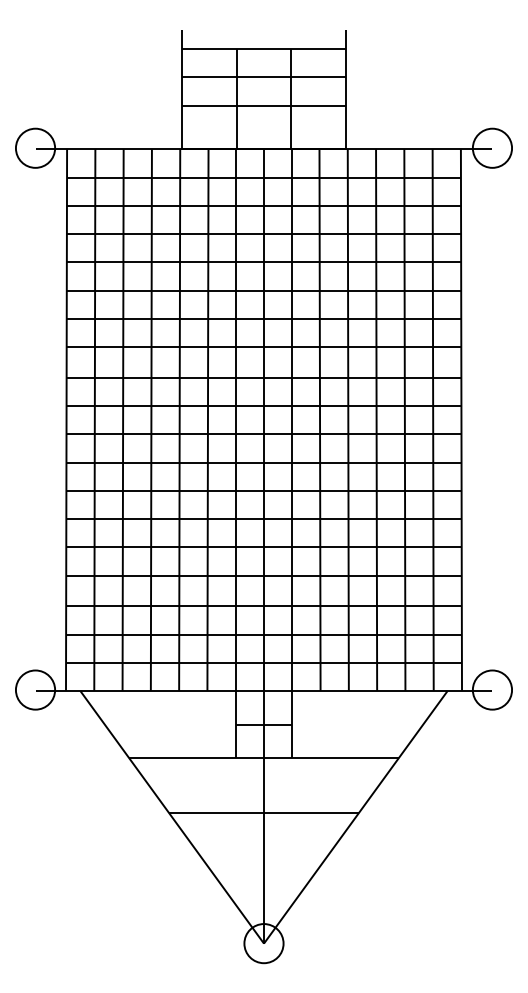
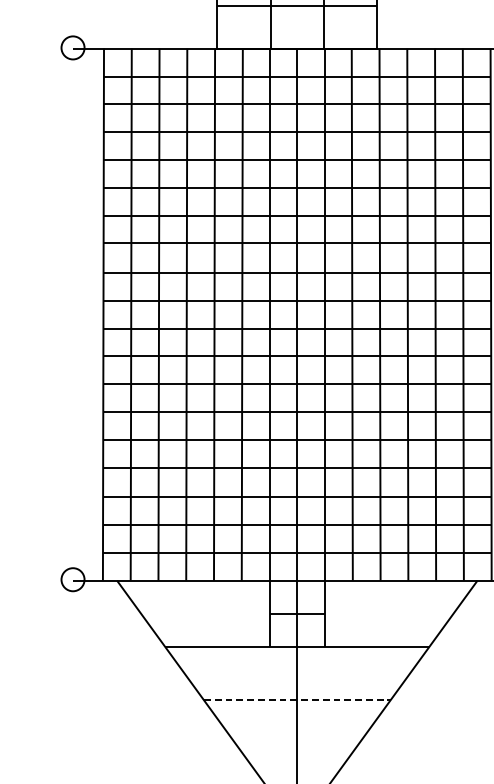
circle: (35, 147) -> (73, 47), size x0.6
circle: (35, 689) -> (73, 579), size x0.6
line: (264, 812) -> (297, 699), solid -> dashed

